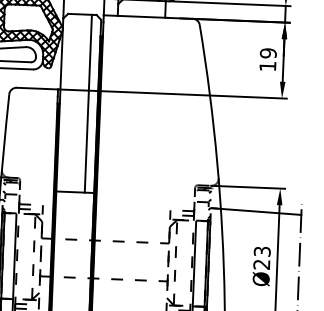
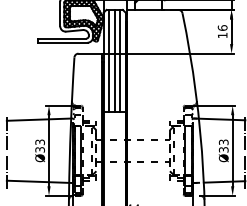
text: (268, 52) -> (222, 27), 19 -> 16
line: (69, 101) -> (109, 60), added
line: (78, 102) -> (114, 60), added
text: (261, 264) -> (223, 149), Ø23 -> Ø33

